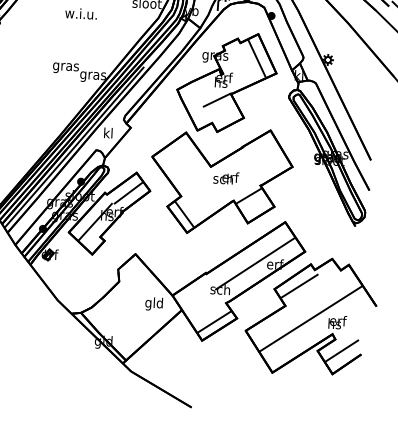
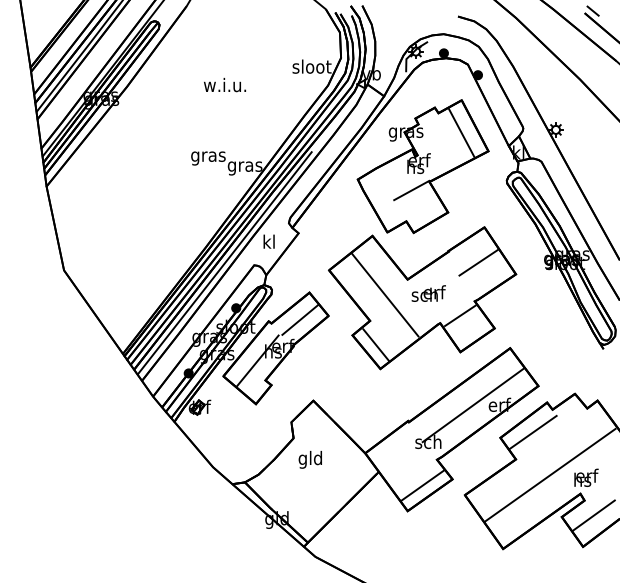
line: (264, 156) -> (478, 262), added
line: (193, 177) -> (385, 294), added
text: (153, 303) -> (309, 459), moved

